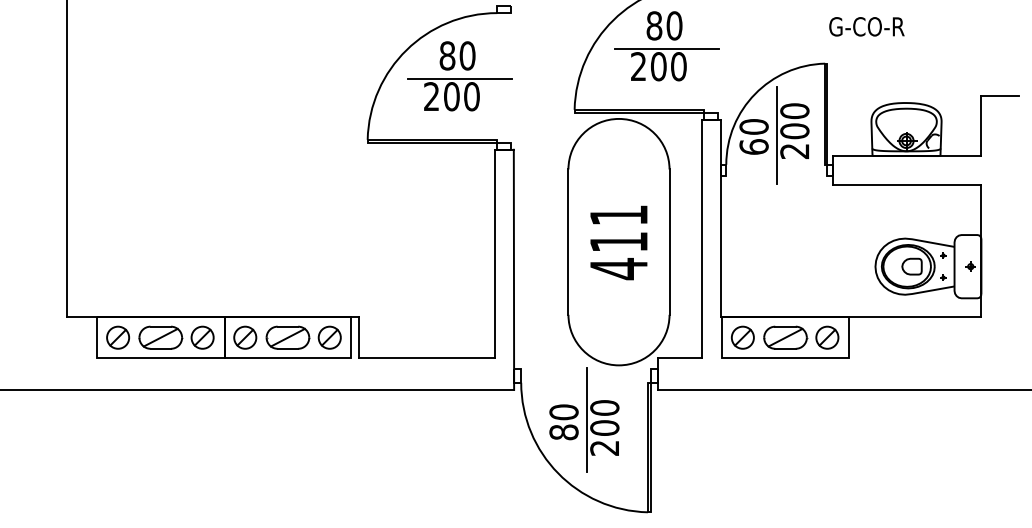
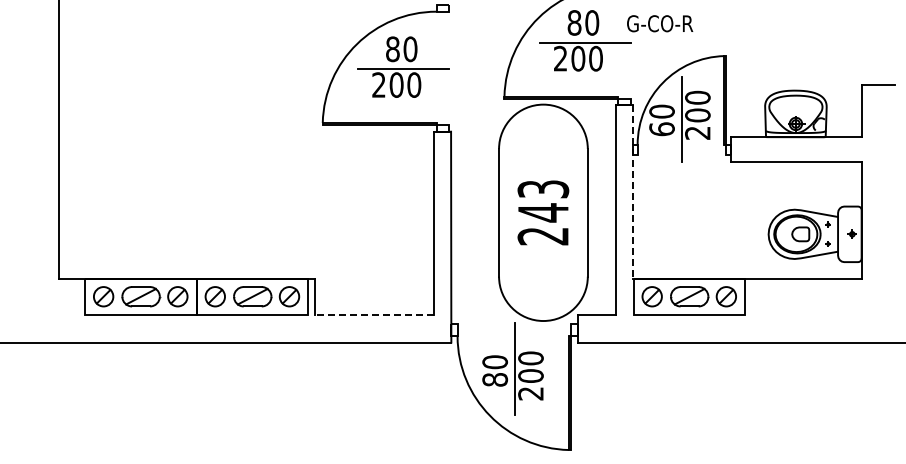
text: (867, 26) -> (660, 23), moved
line: (720, 219) -> (632, 192), solid -> dashed
text: (619, 242) -> (543, 213), 411 -> 243
line: (426, 357) -> (374, 314), solid -> dashed

